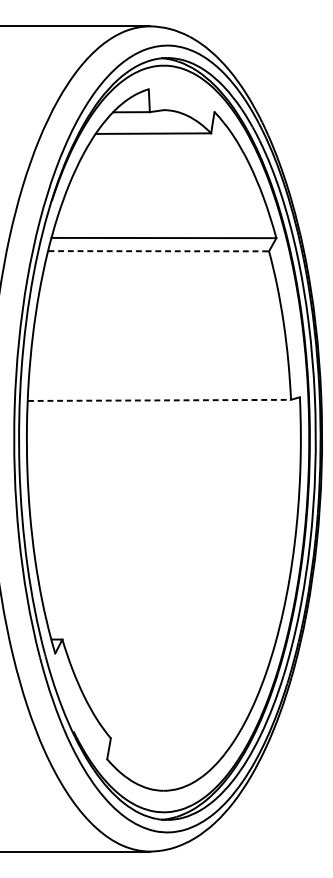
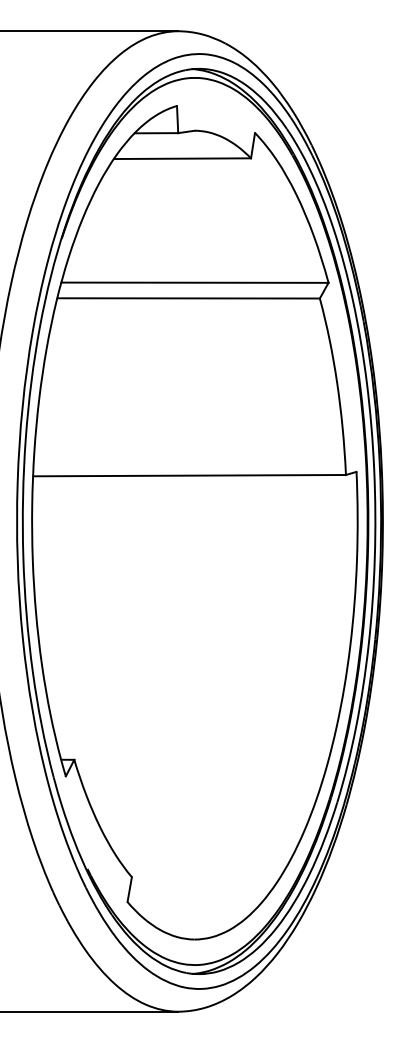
line: (159, 251) -> (189, 298), dashed -> solid
line: (160, 400) -> (190, 475), dashed -> solid

